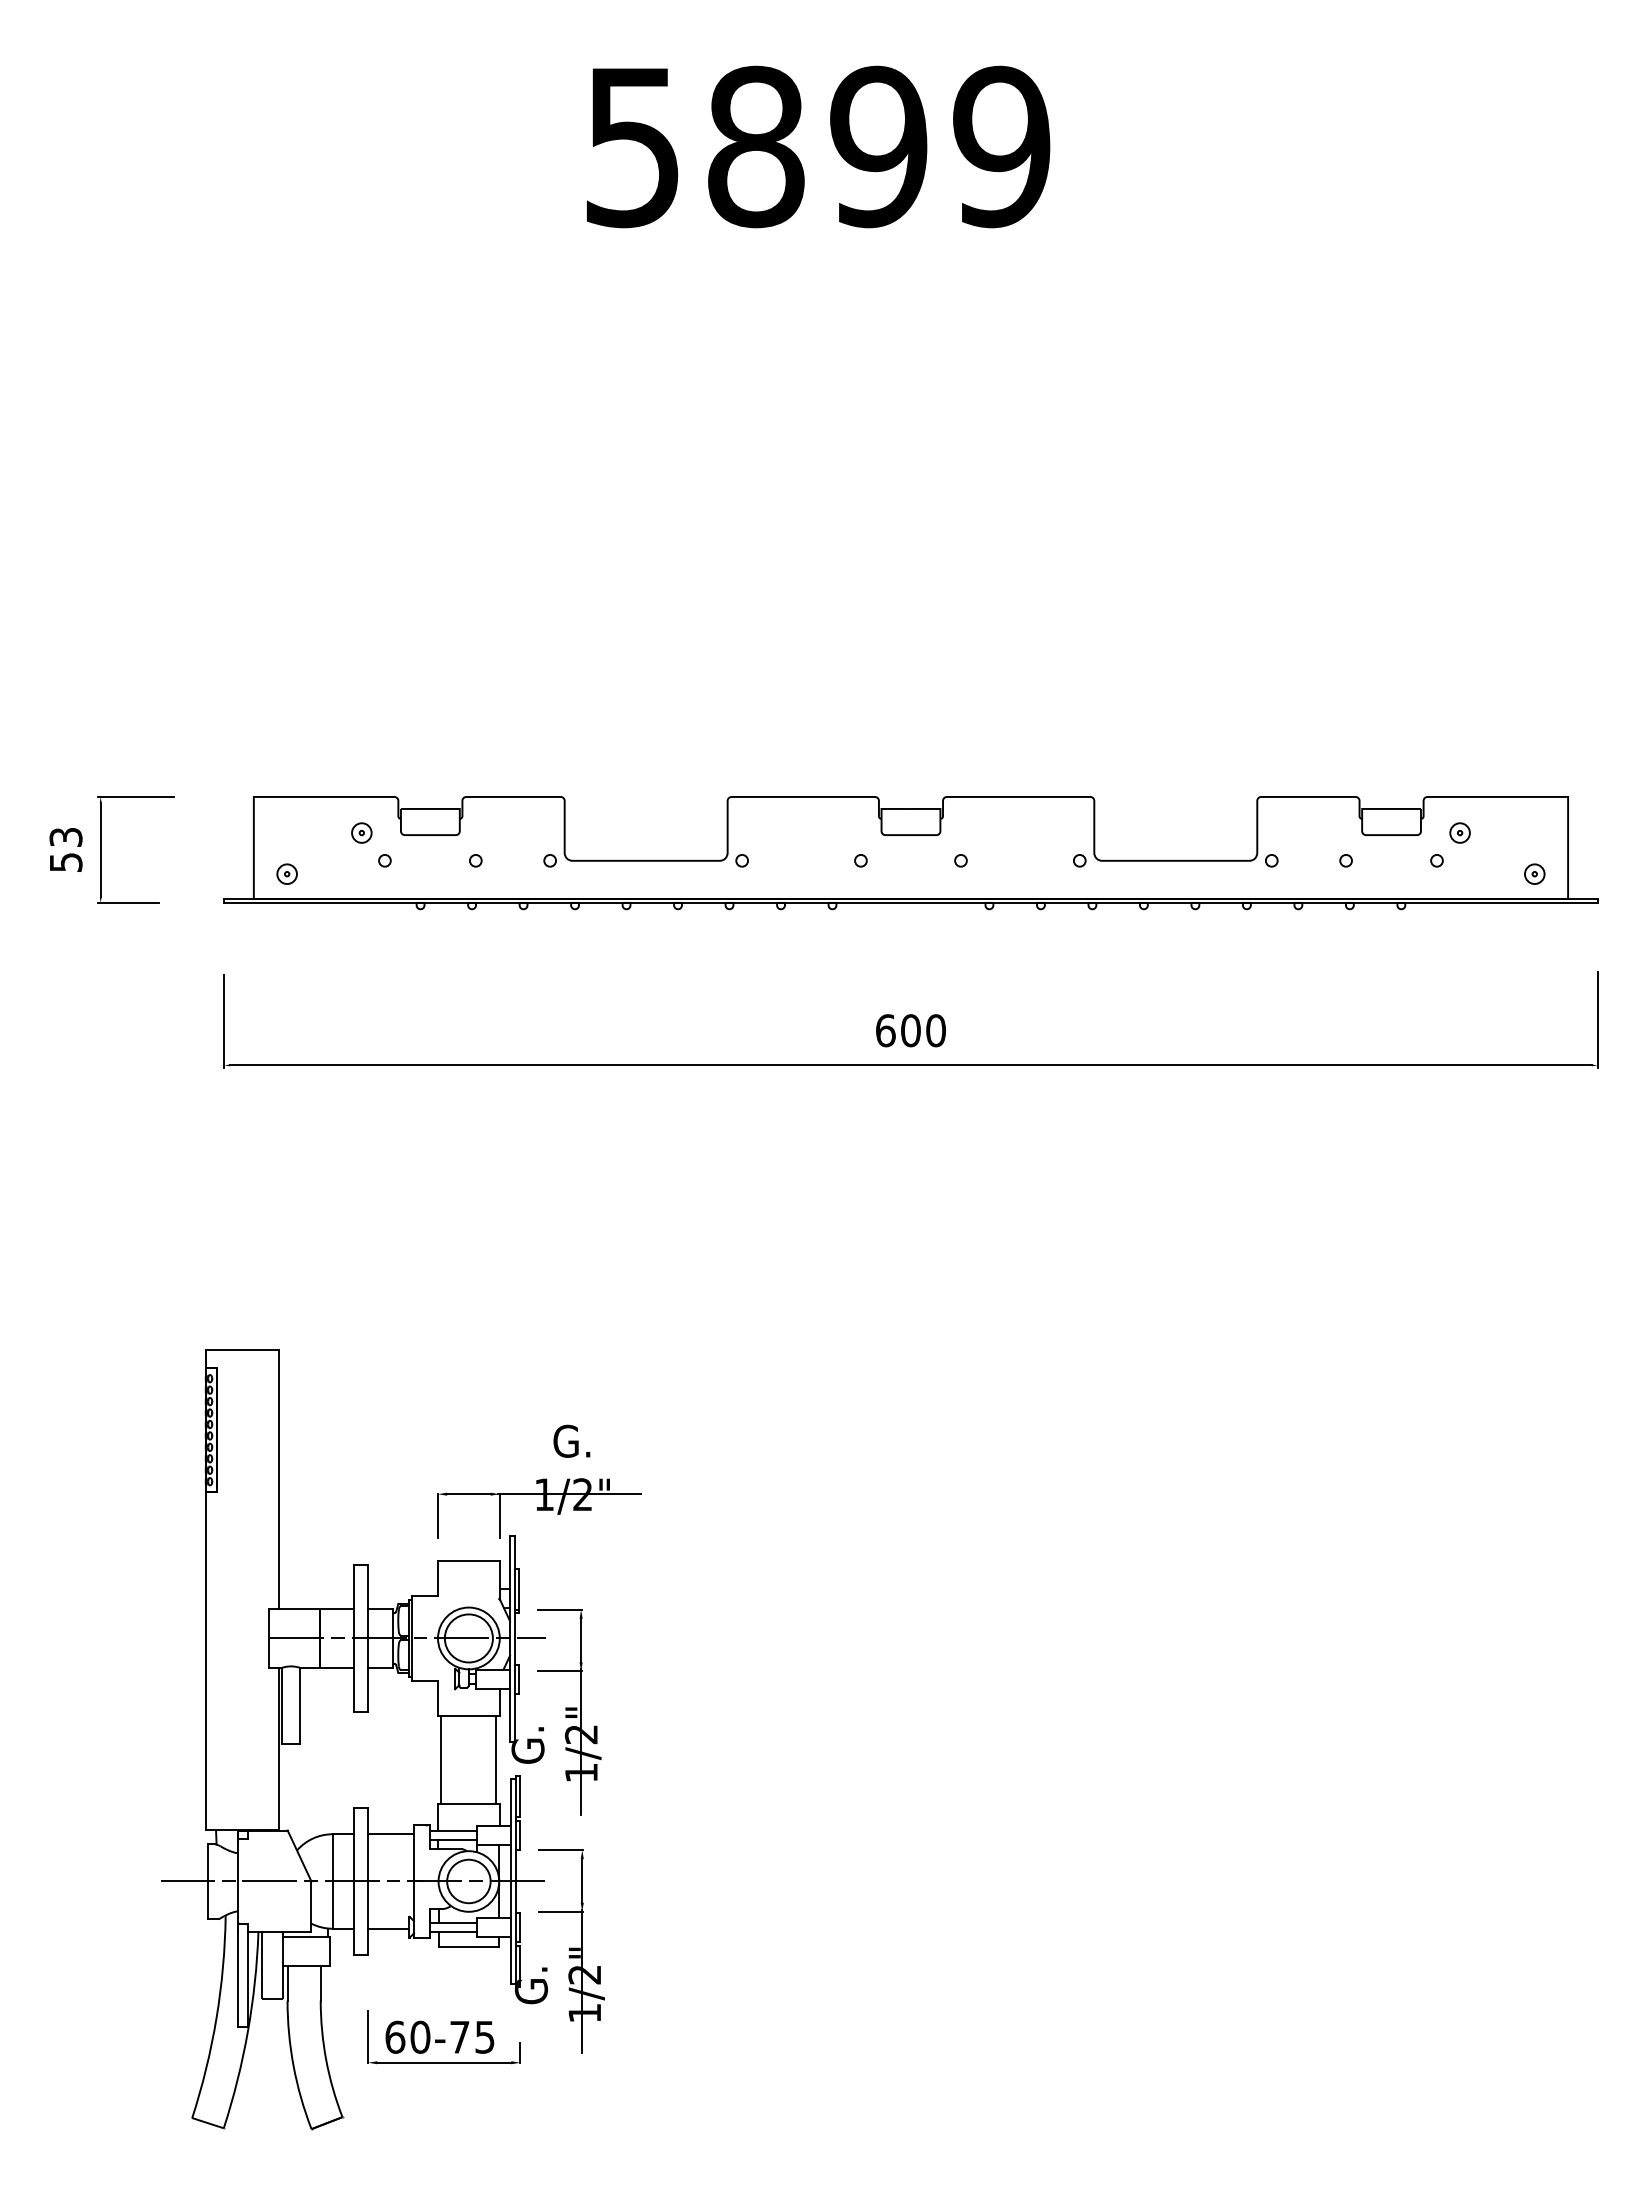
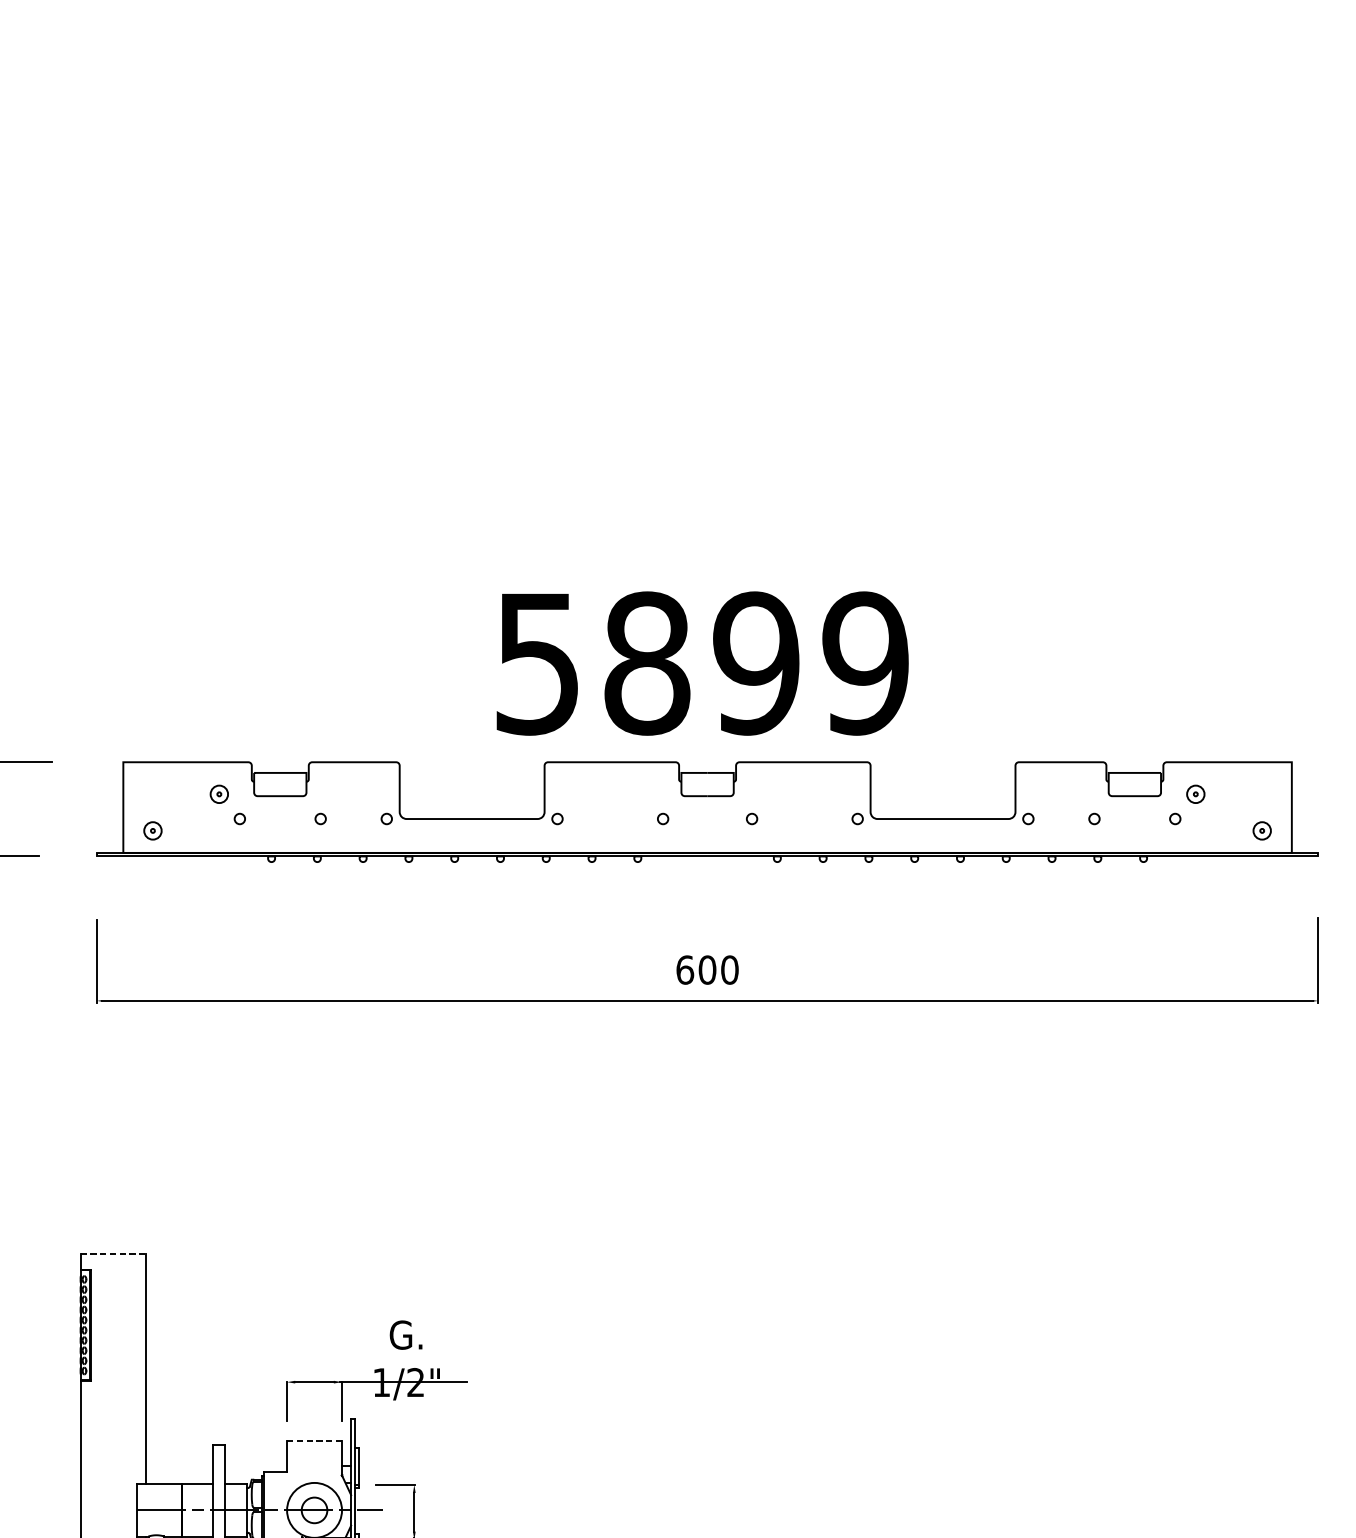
text: (818, 146) -> (702, 663), moved
line: (242, 1349) -> (113, 1253), solid -> dashed
line: (468, 1560) -> (314, 1441), solid -> dashed
circle: (468, 1638) -> (314, 1510), size x0.6

